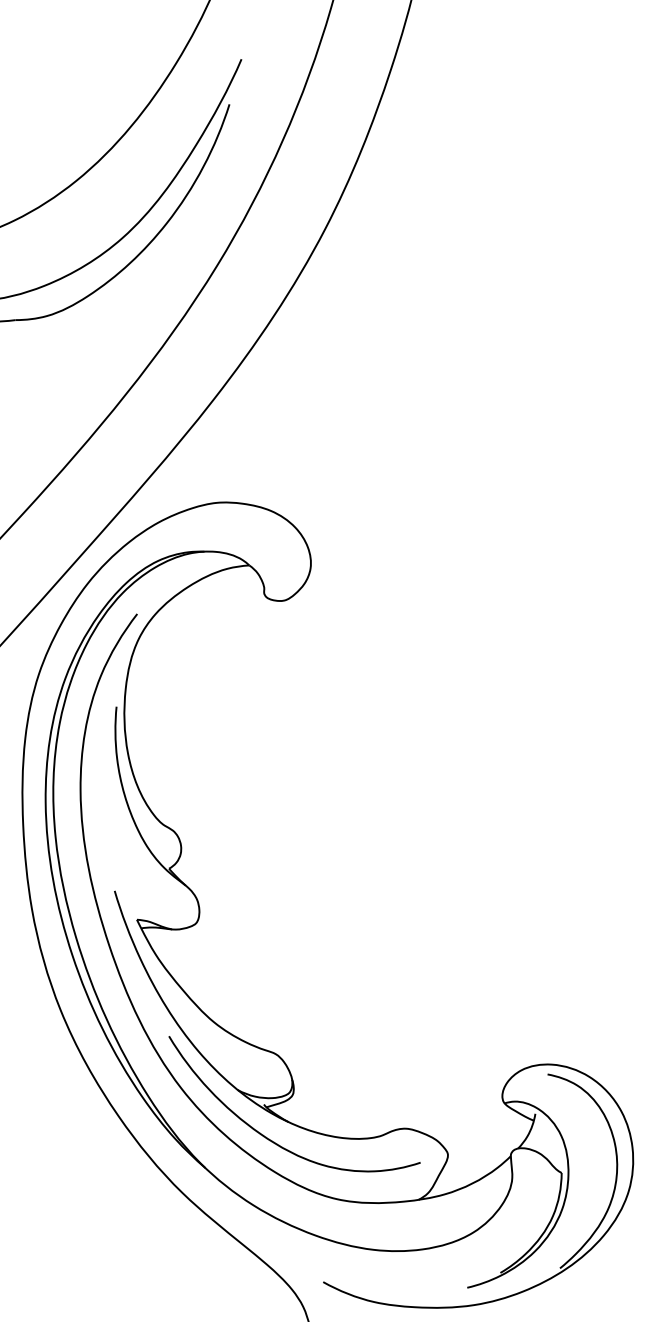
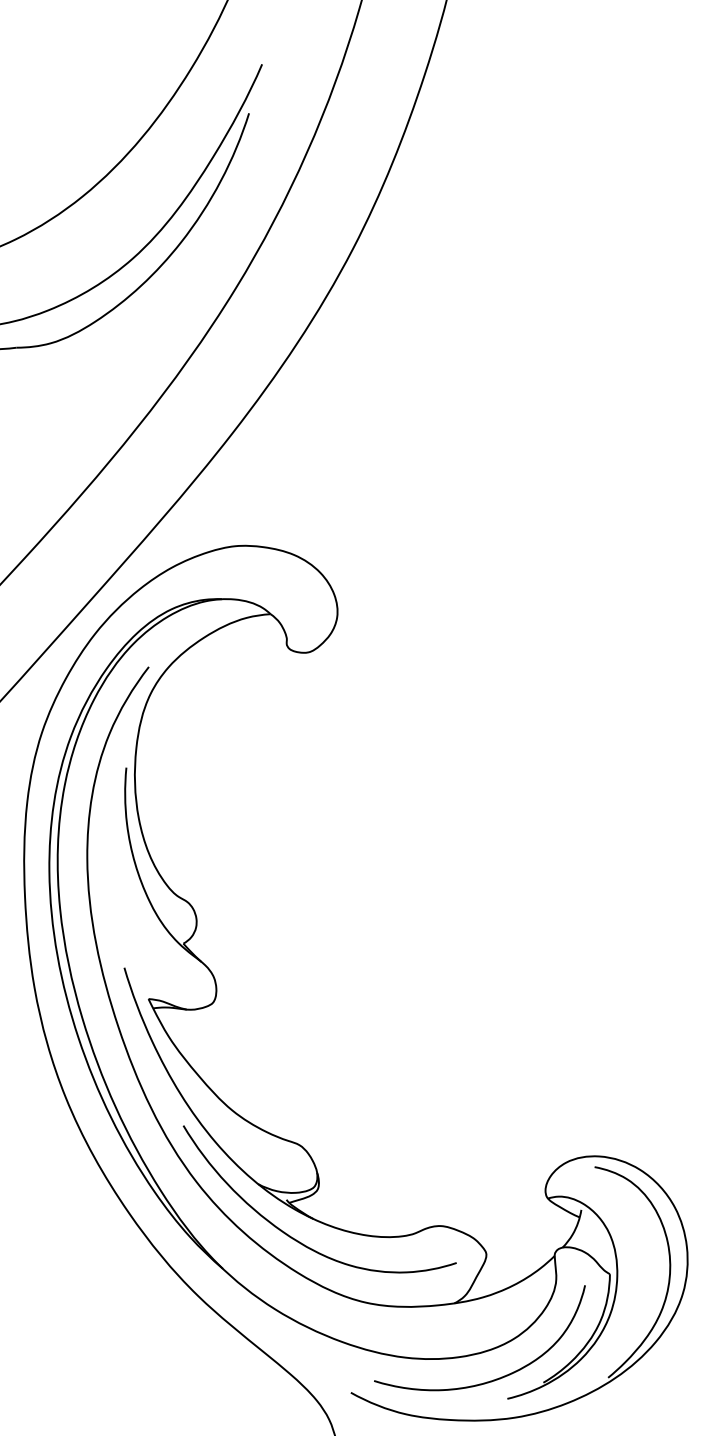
curve: (455, 1269) -> (494, 1379), added

